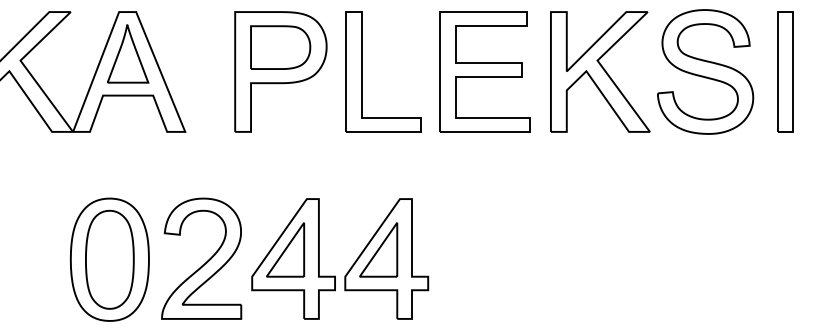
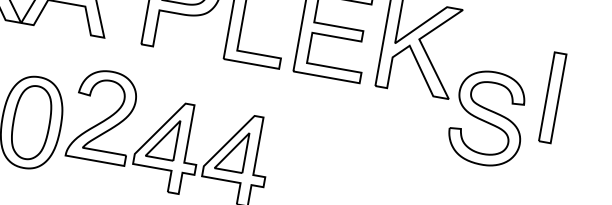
part: (705, 71) -> (487, 118), moved
part: (785, 71) -> (552, 97), moved
part: (201, 258) -> (102, 115), moved

